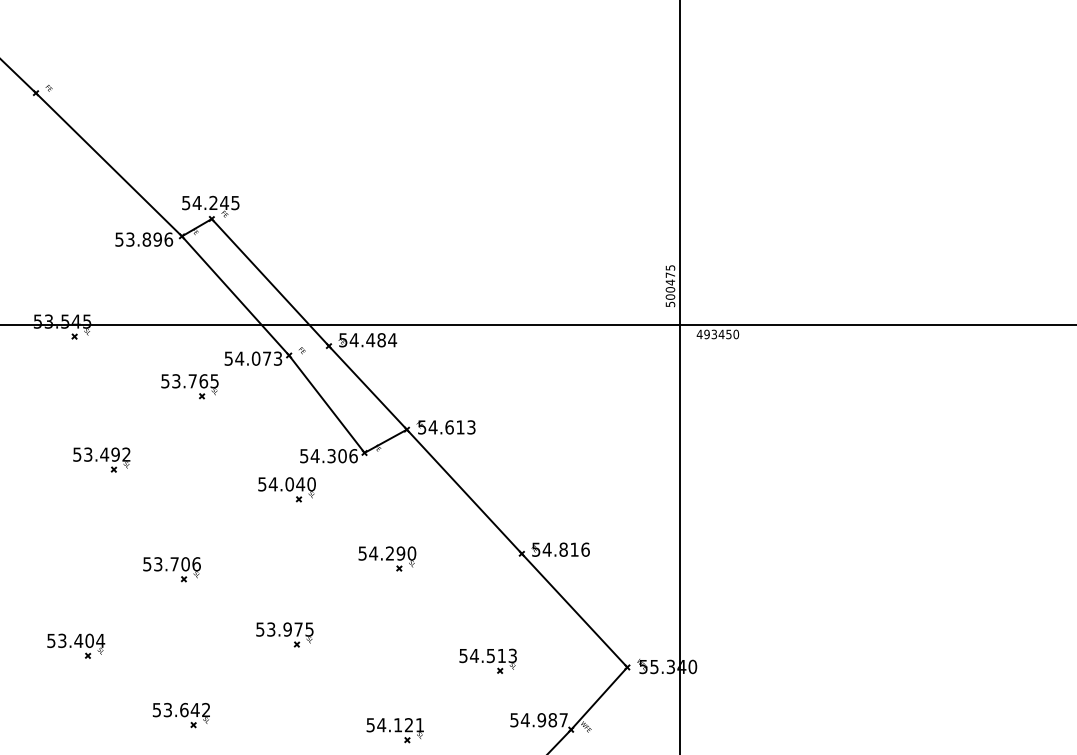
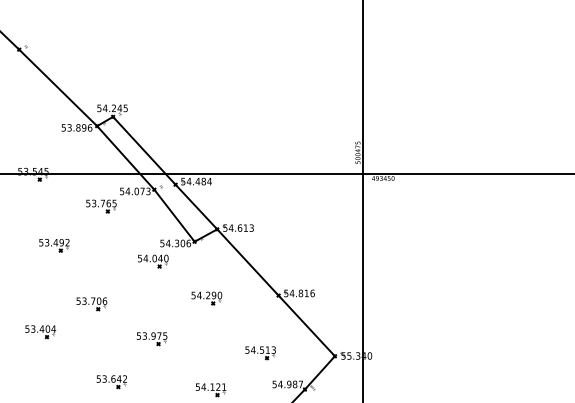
part: (75, 647) -> (40, 332), moved
part: (180, 716) -> (111, 382), moved

